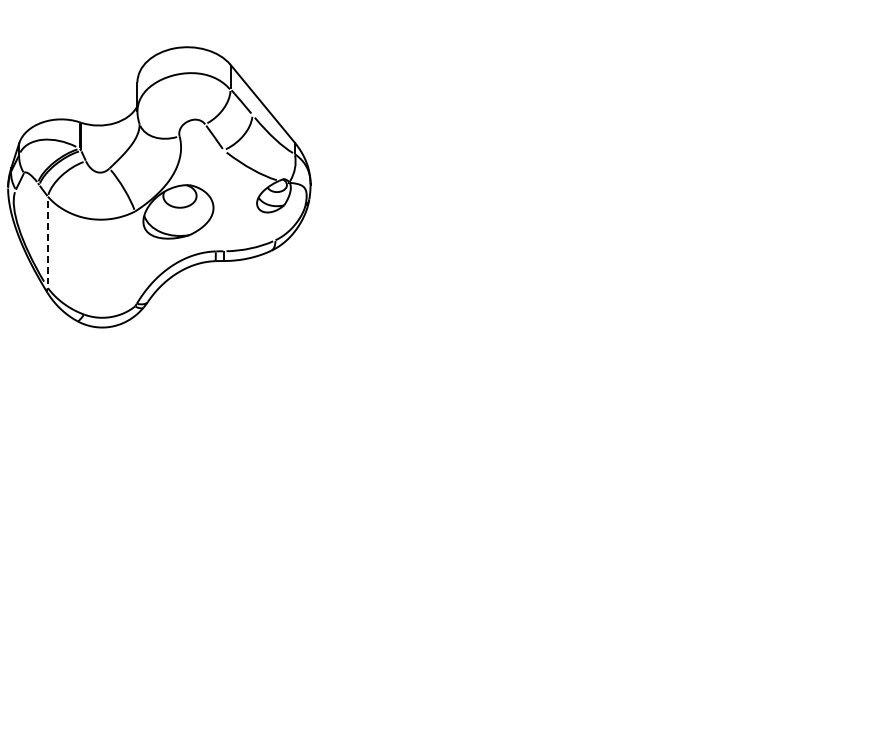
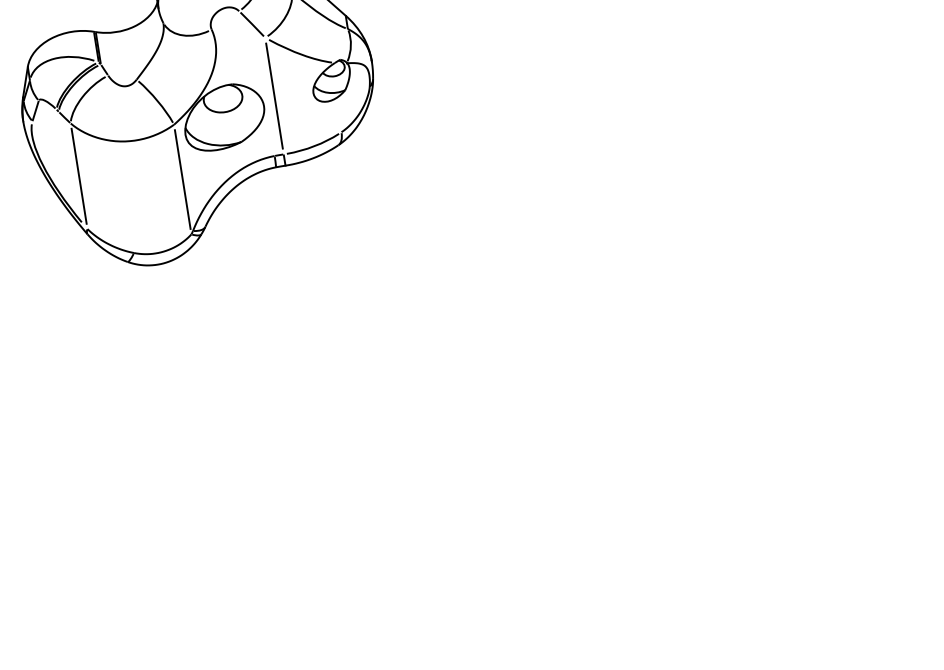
line: (223, 200) -> (274, 95), added
line: (47, 242) -> (78, 176), dashed -> solid
line: (135, 258) -> (183, 178), added

